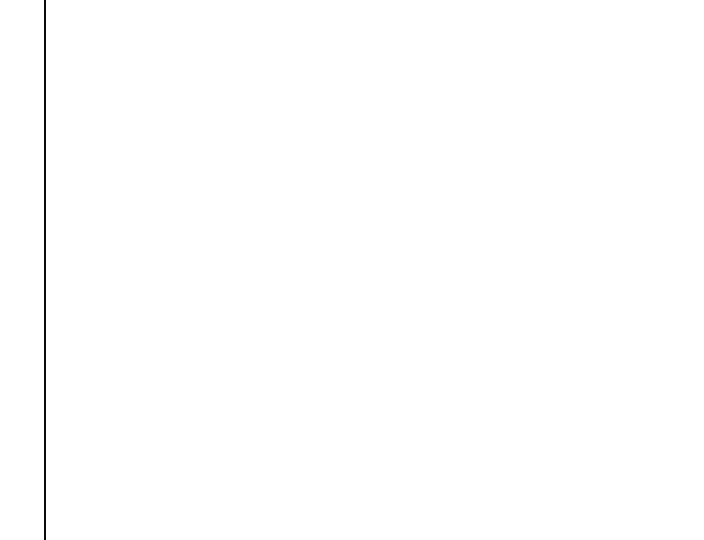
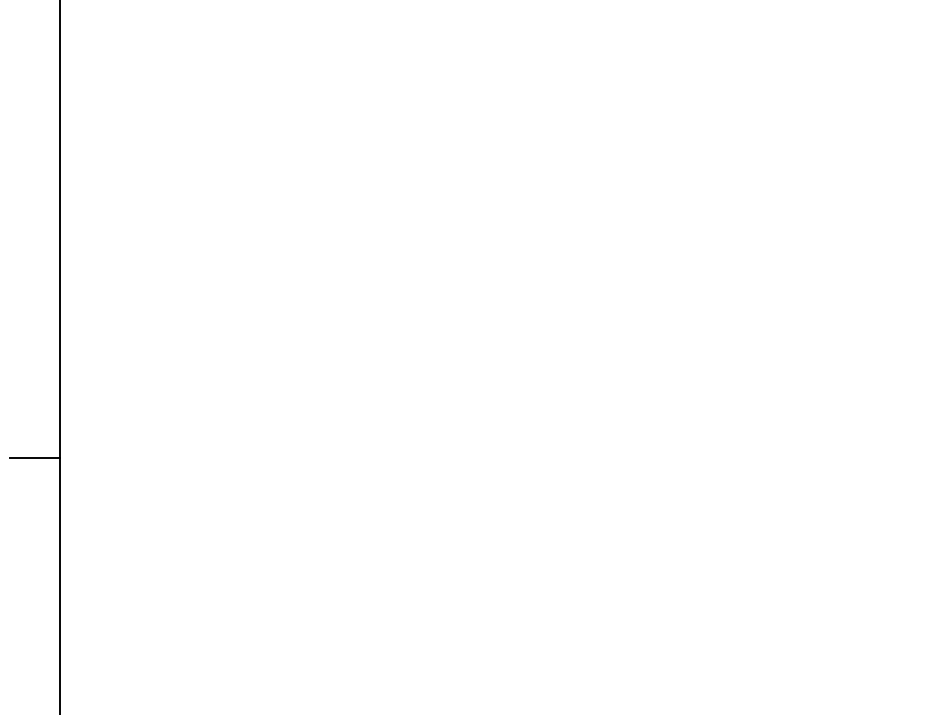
line: (26, 346) -> (35, 458), added

